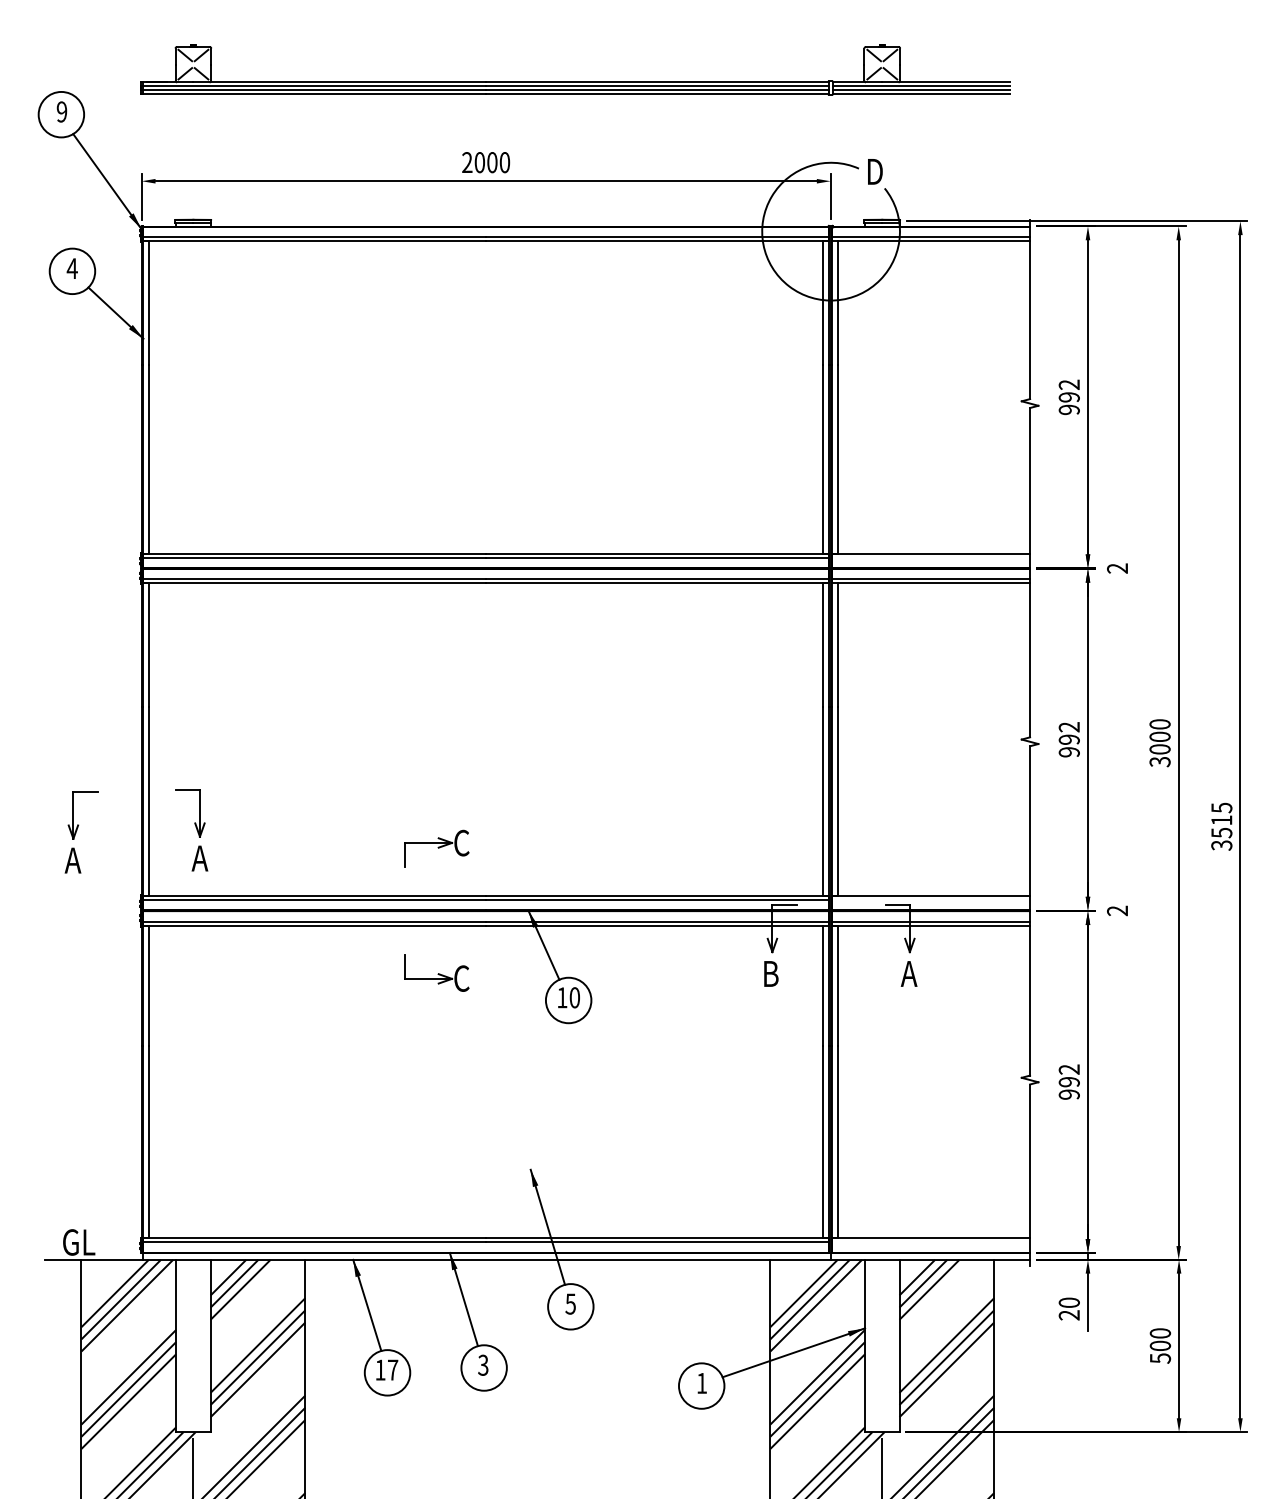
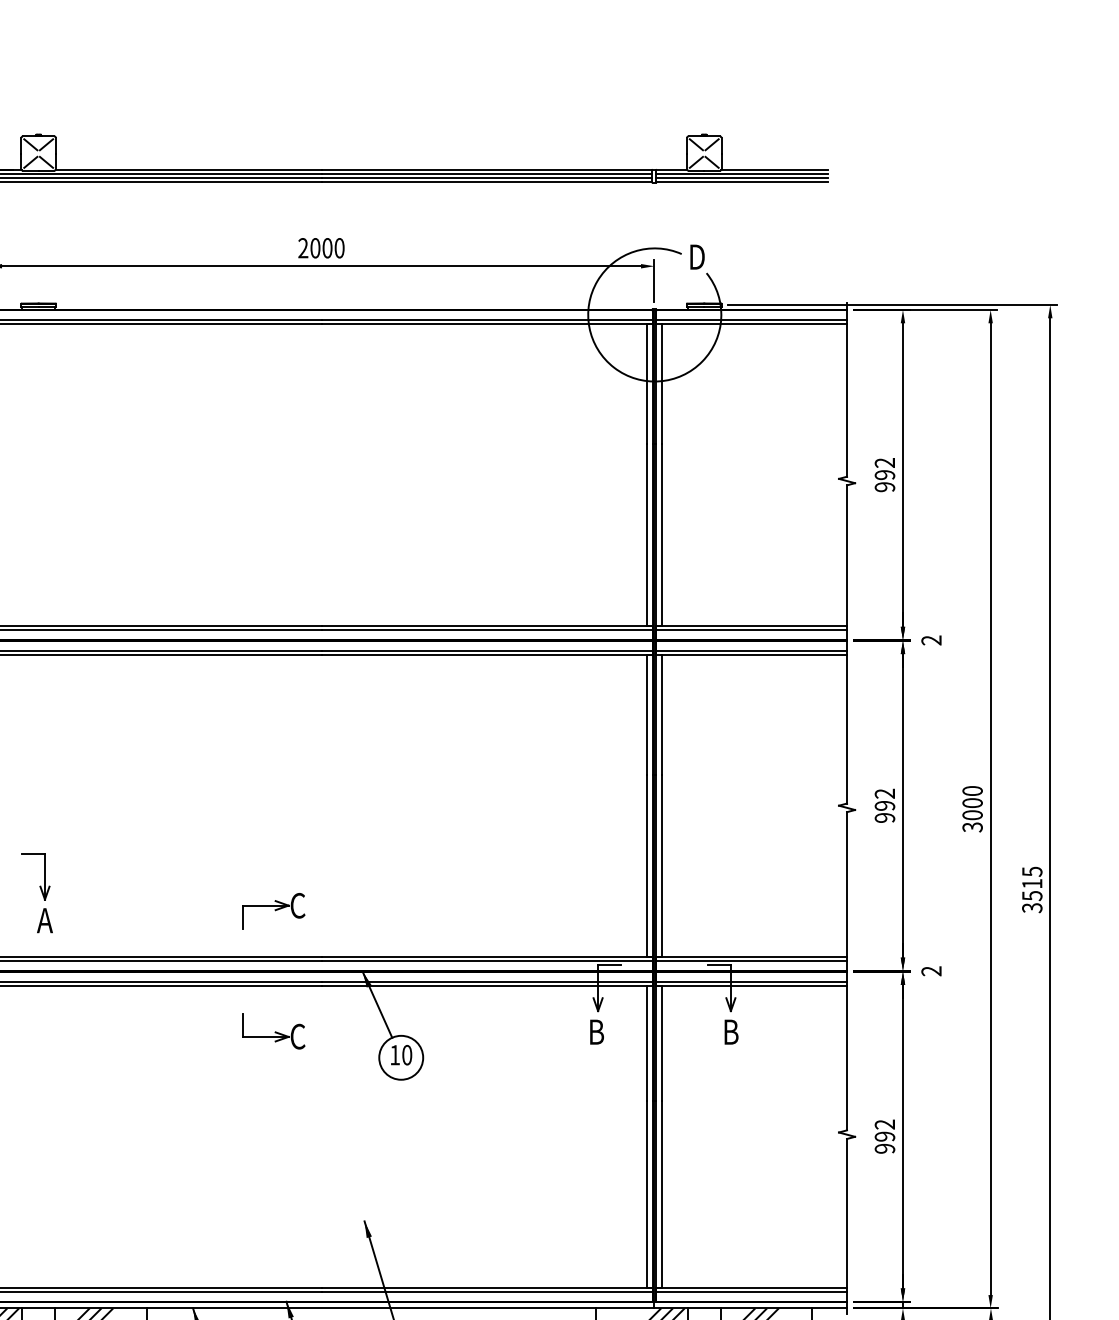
line: (931, 557) -> (751, 629), added
line: (931, 900) -> (751, 961), added
text: (908, 973) -> (729, 1031), A -> B
line: (931, 1242) -> (751, 1291), added

